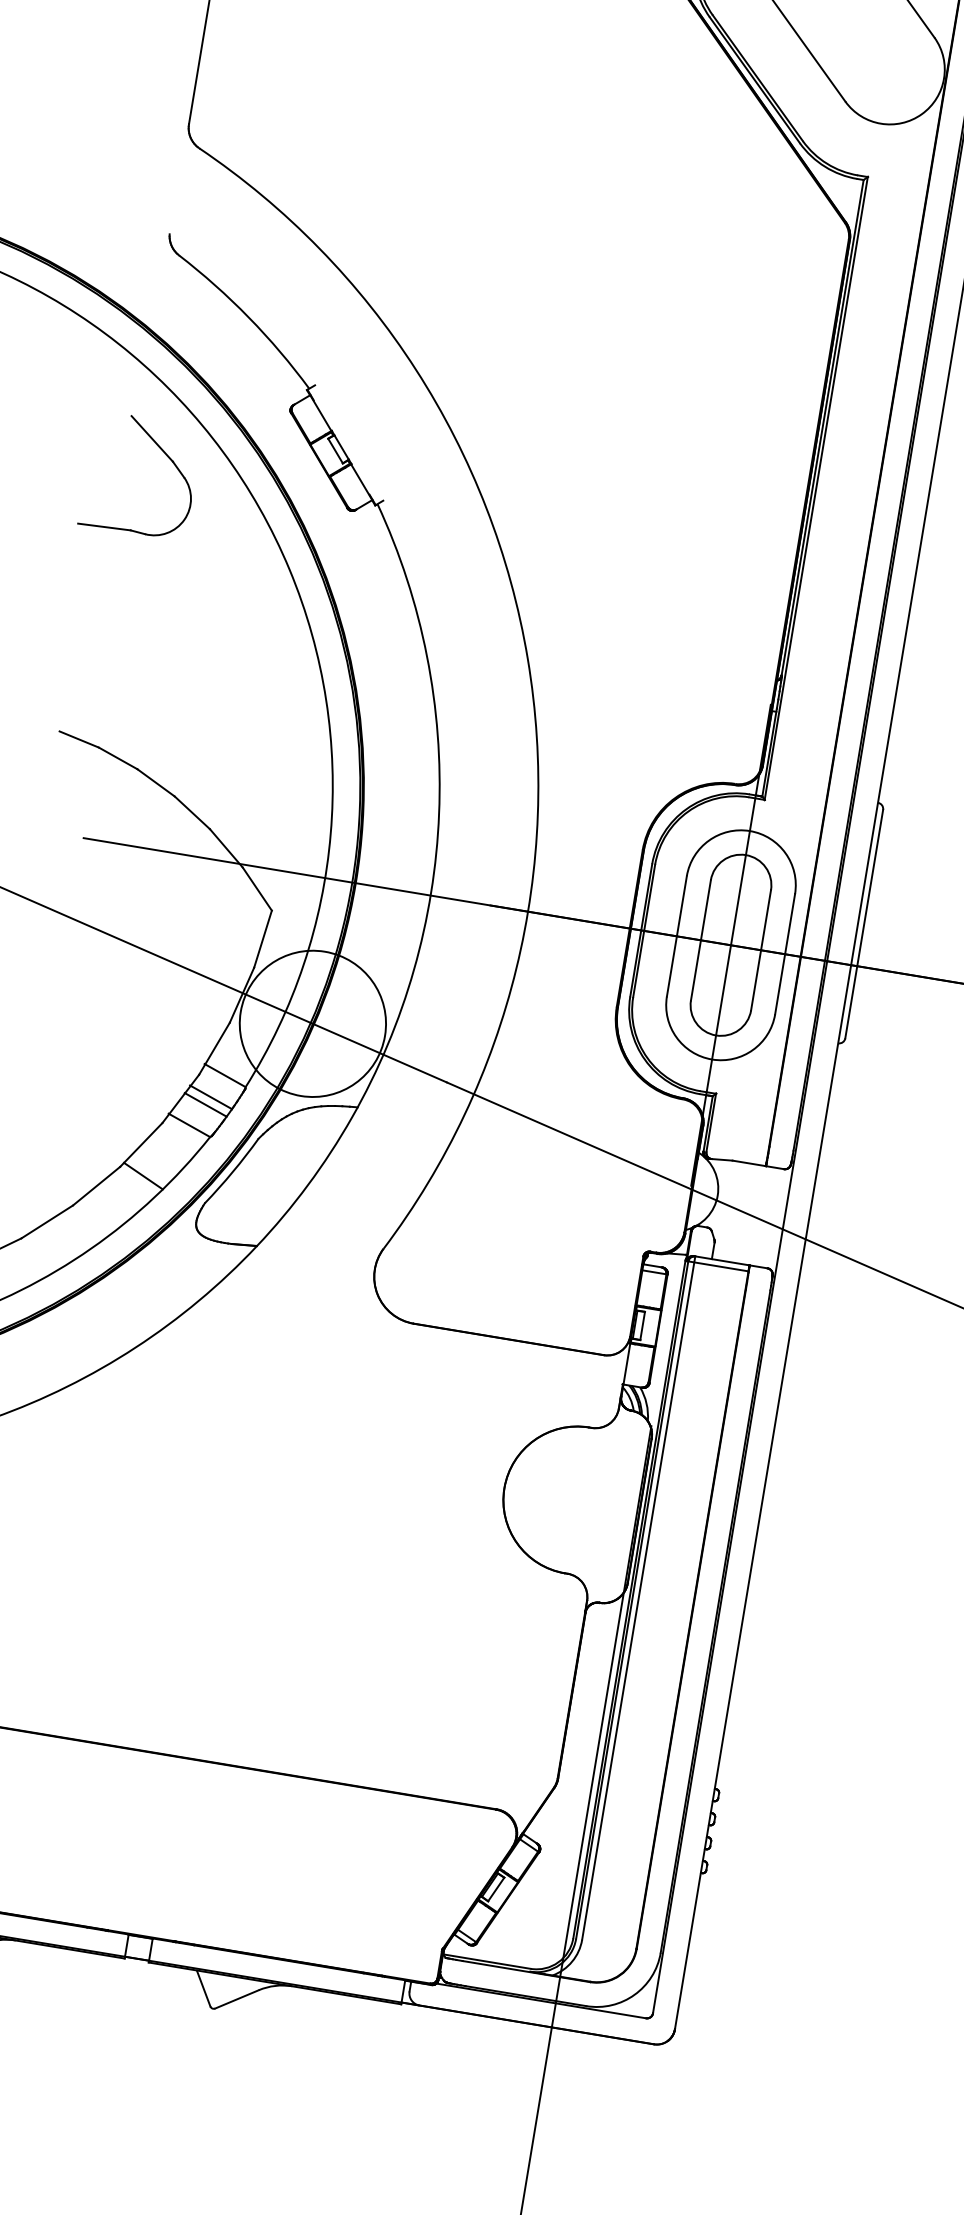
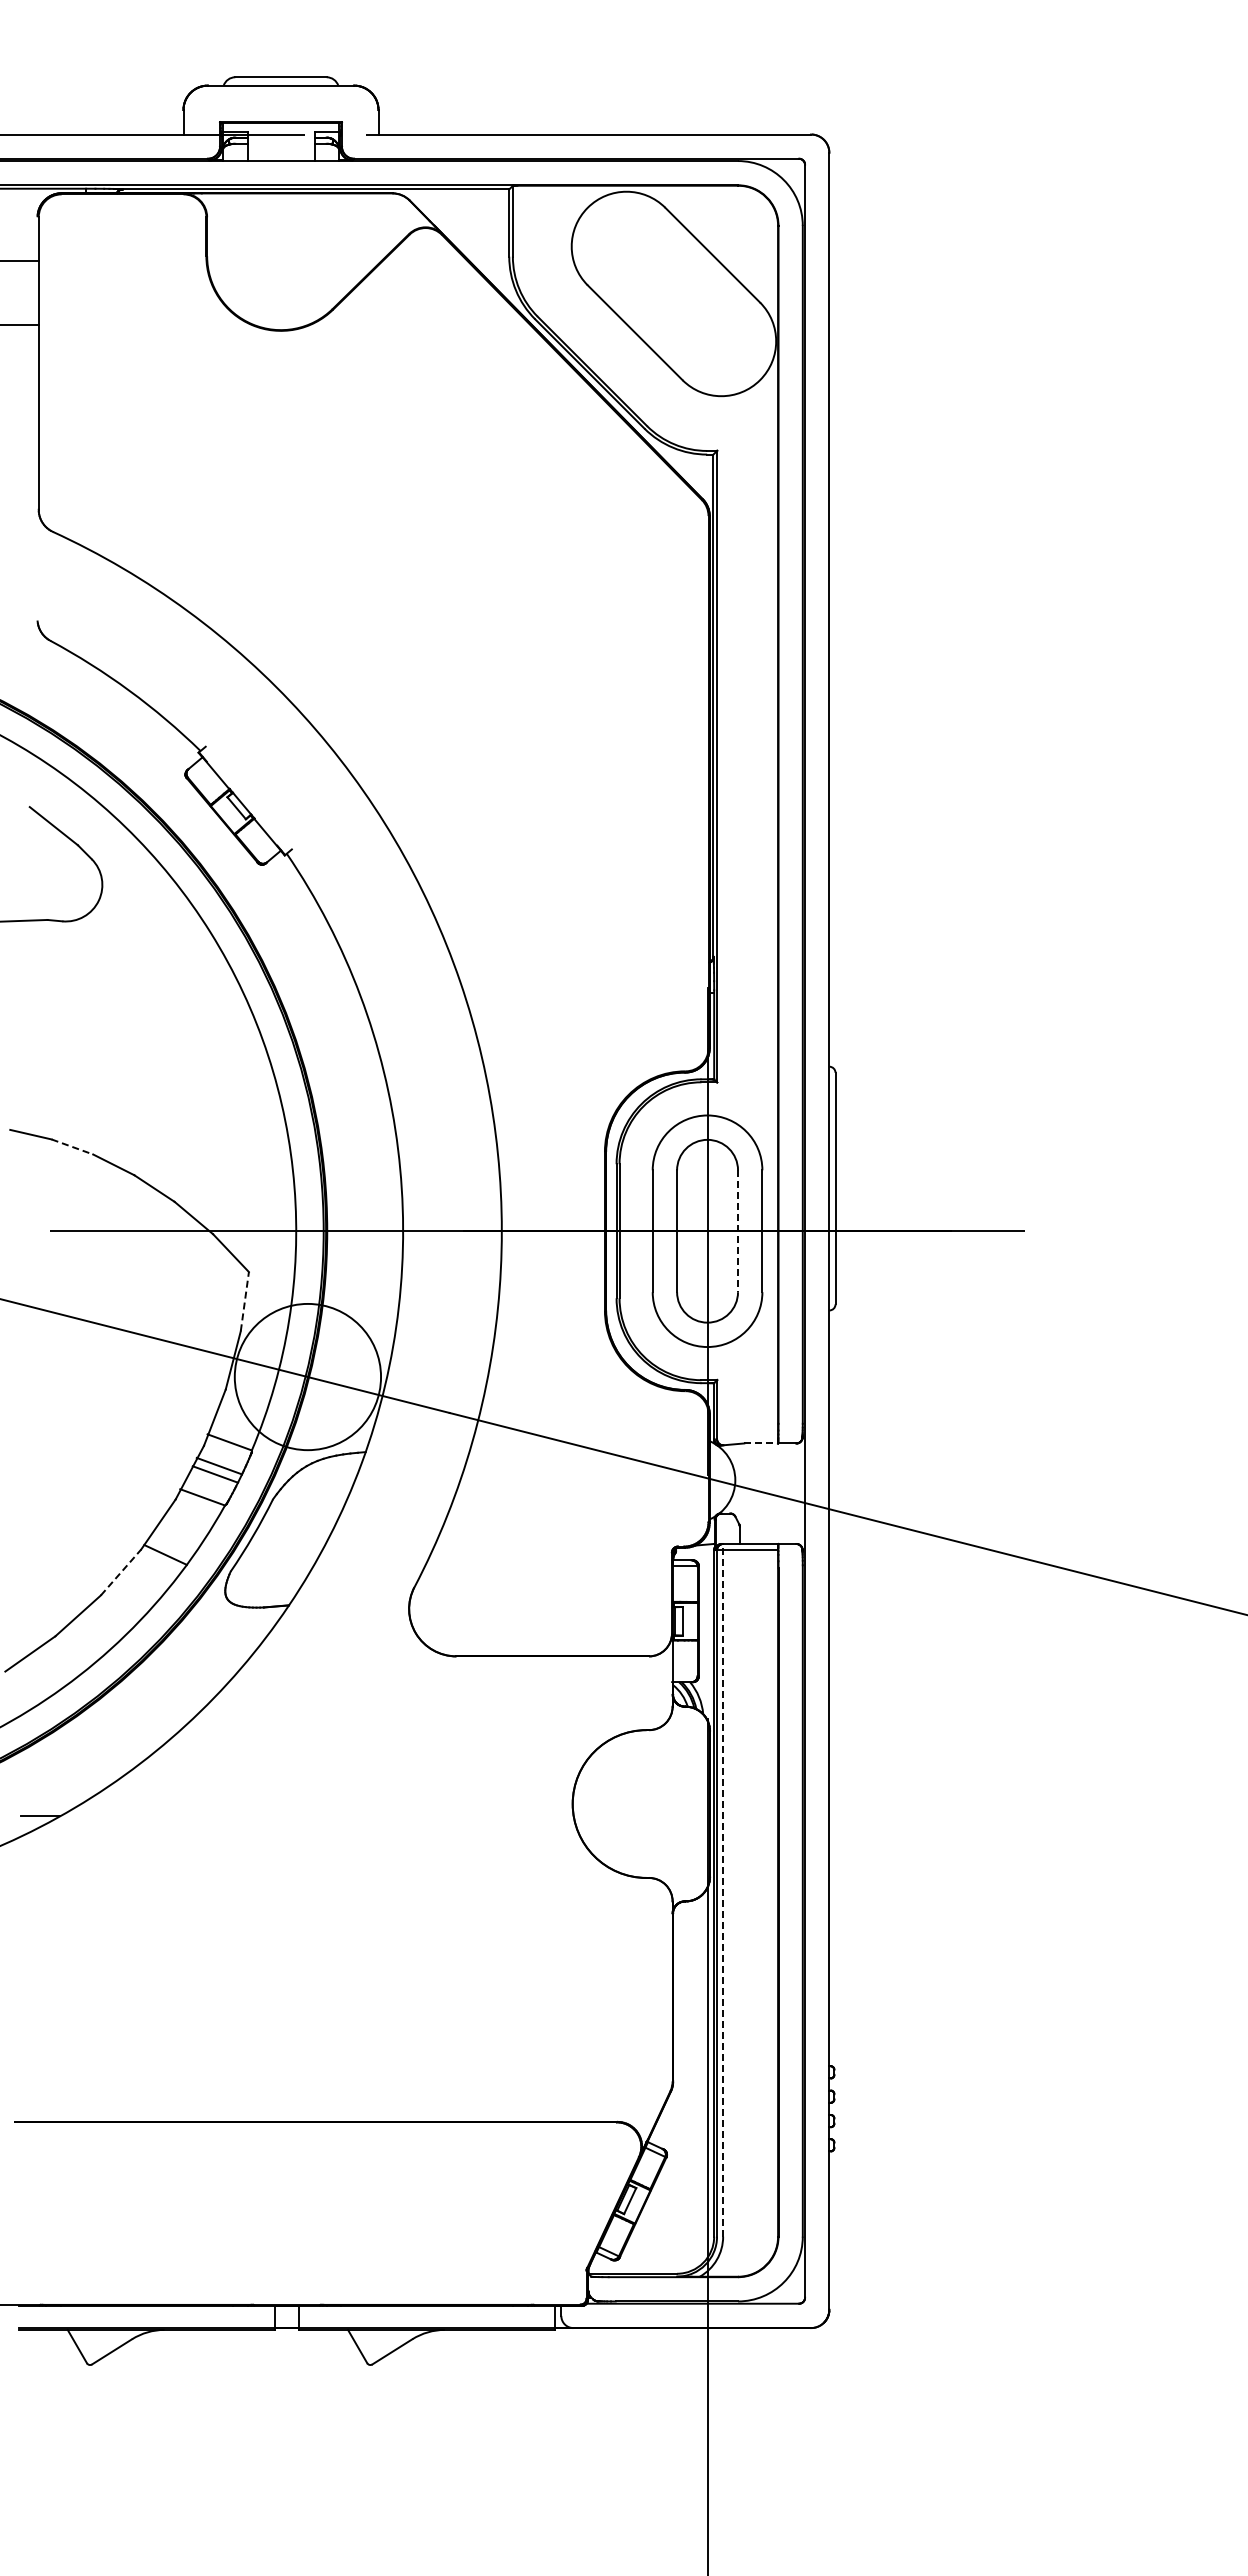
line: (118, 758) -> (72, 1147), solid -> dashed
line: (262, 938) -> (244, 1301), solid -> dashed
line: (761, 950) -> (738, 1231), solid -> dashed
line: (749, 1163) -> (761, 1443), solid -> dashed
line: (97, 1186) -> (121, 1572), solid -> dashed
line: (639, 1597) -> (723, 1889), solid -> dashed

